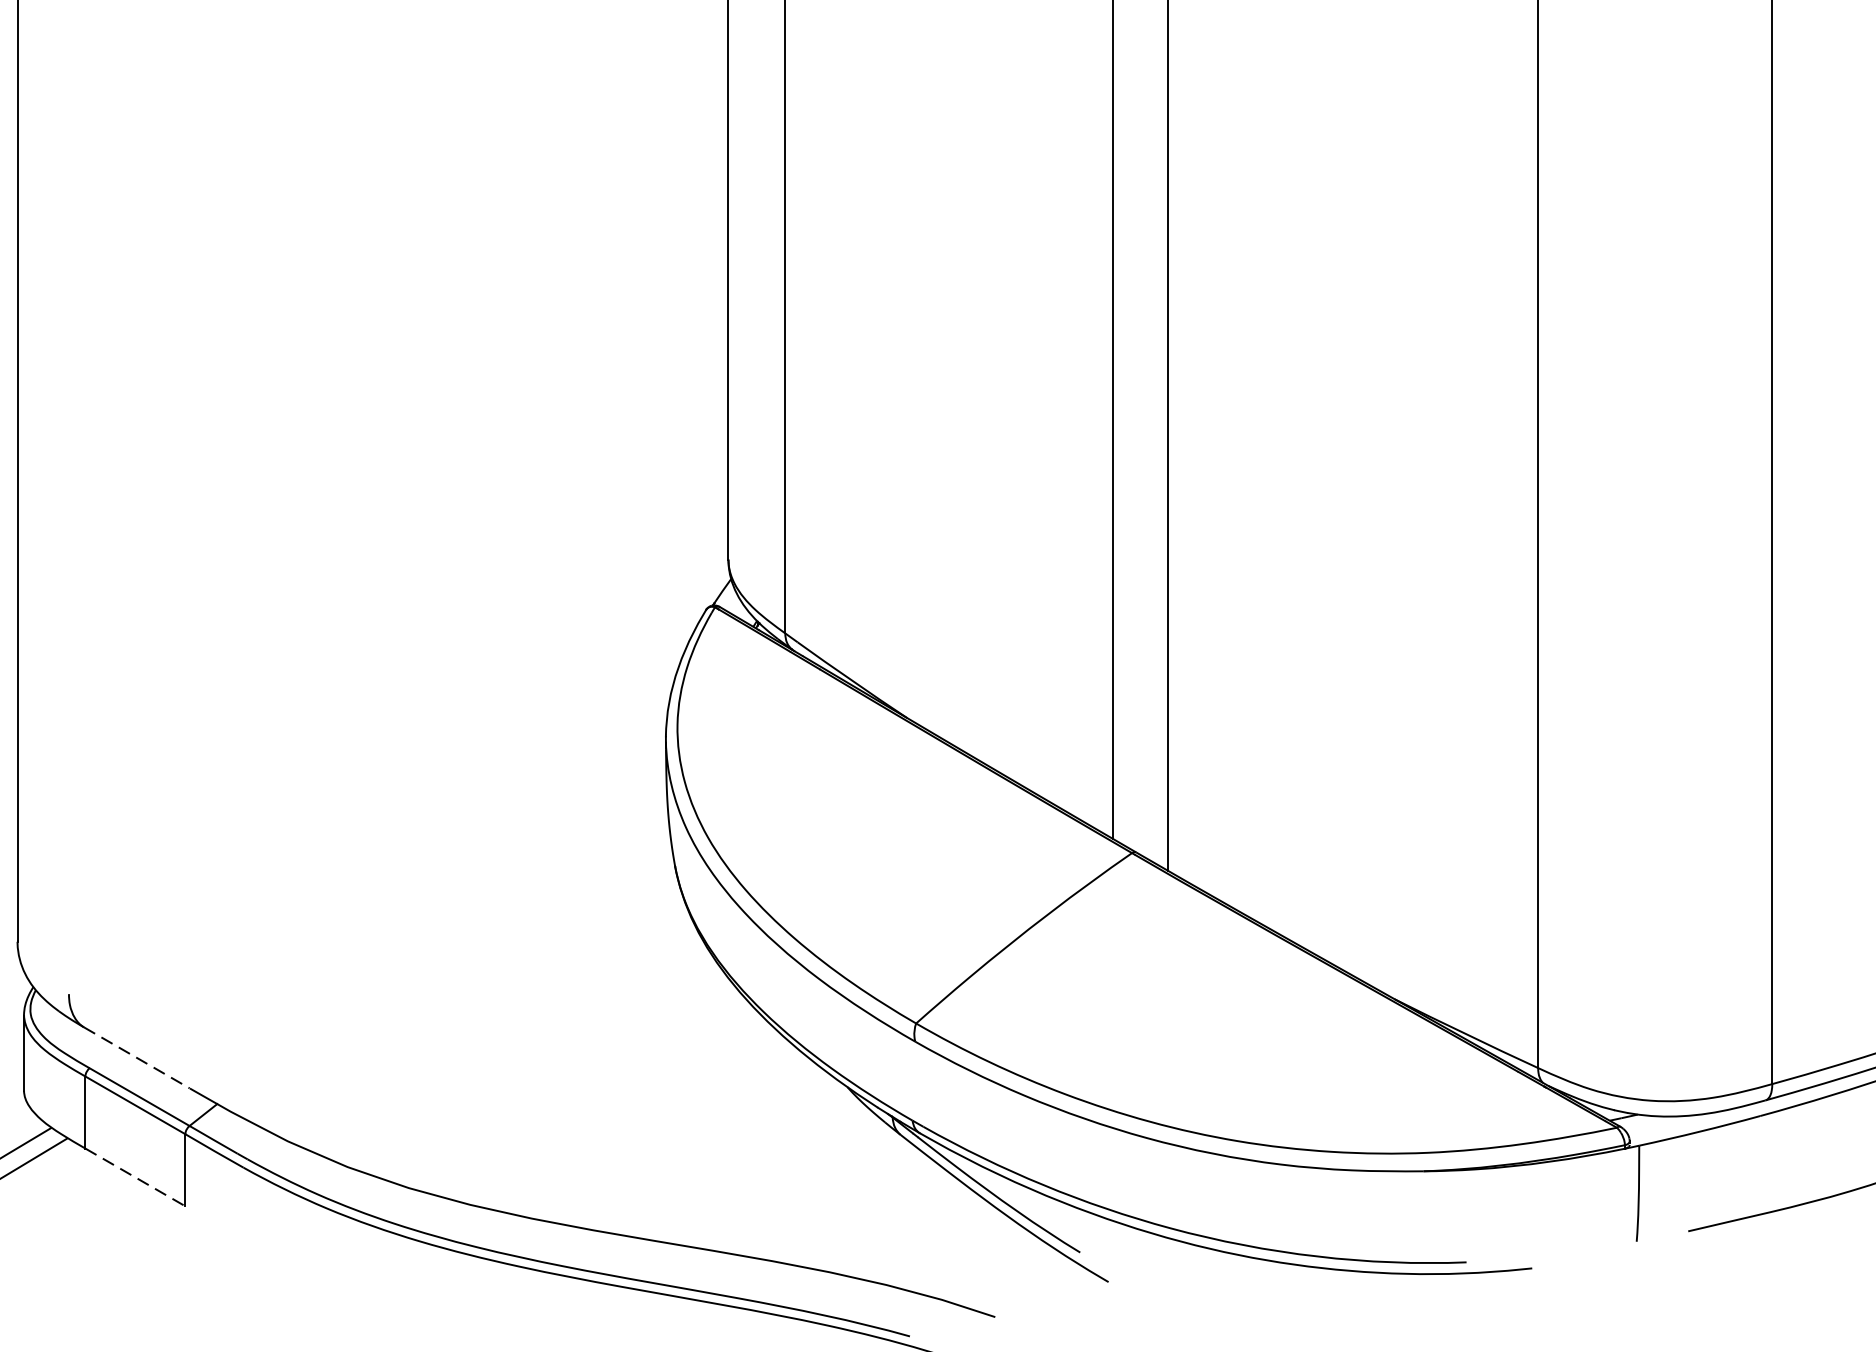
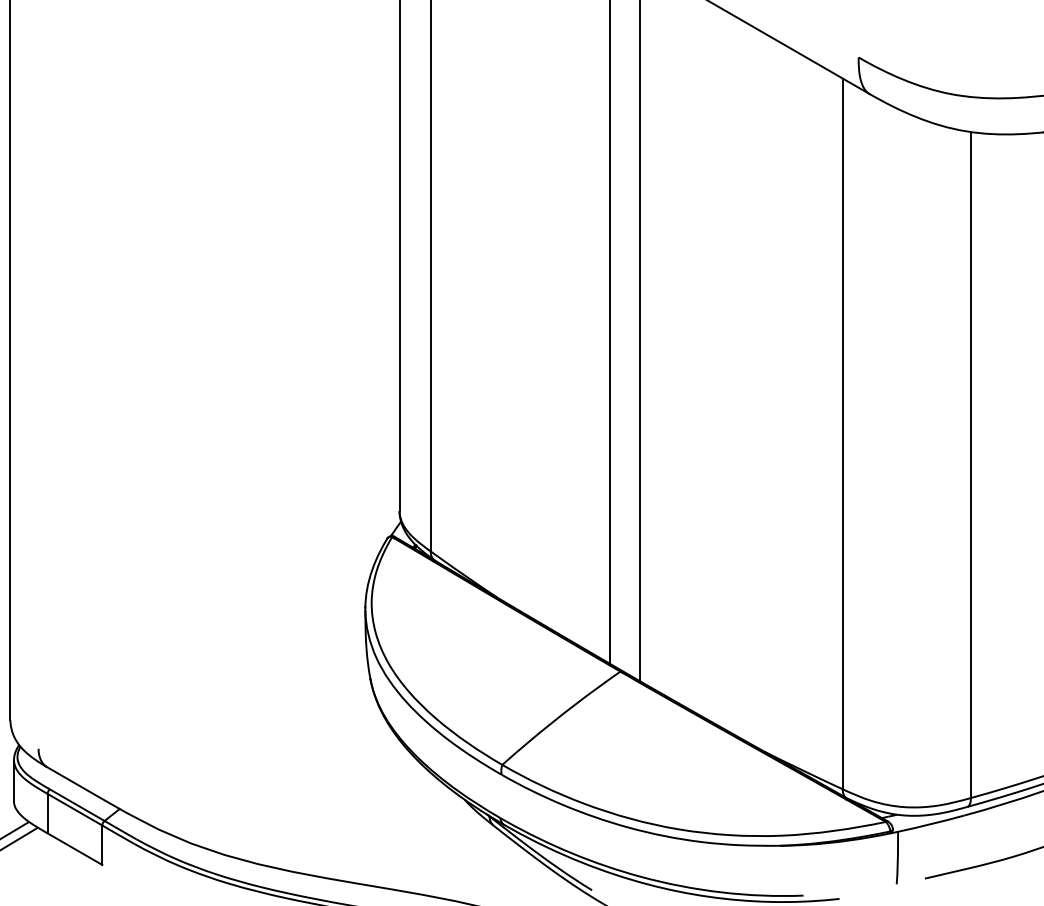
line: (138, 1057) -> (76, 783), dashed -> solid
line: (134, 1178) -> (74, 849), dashed -> solid

